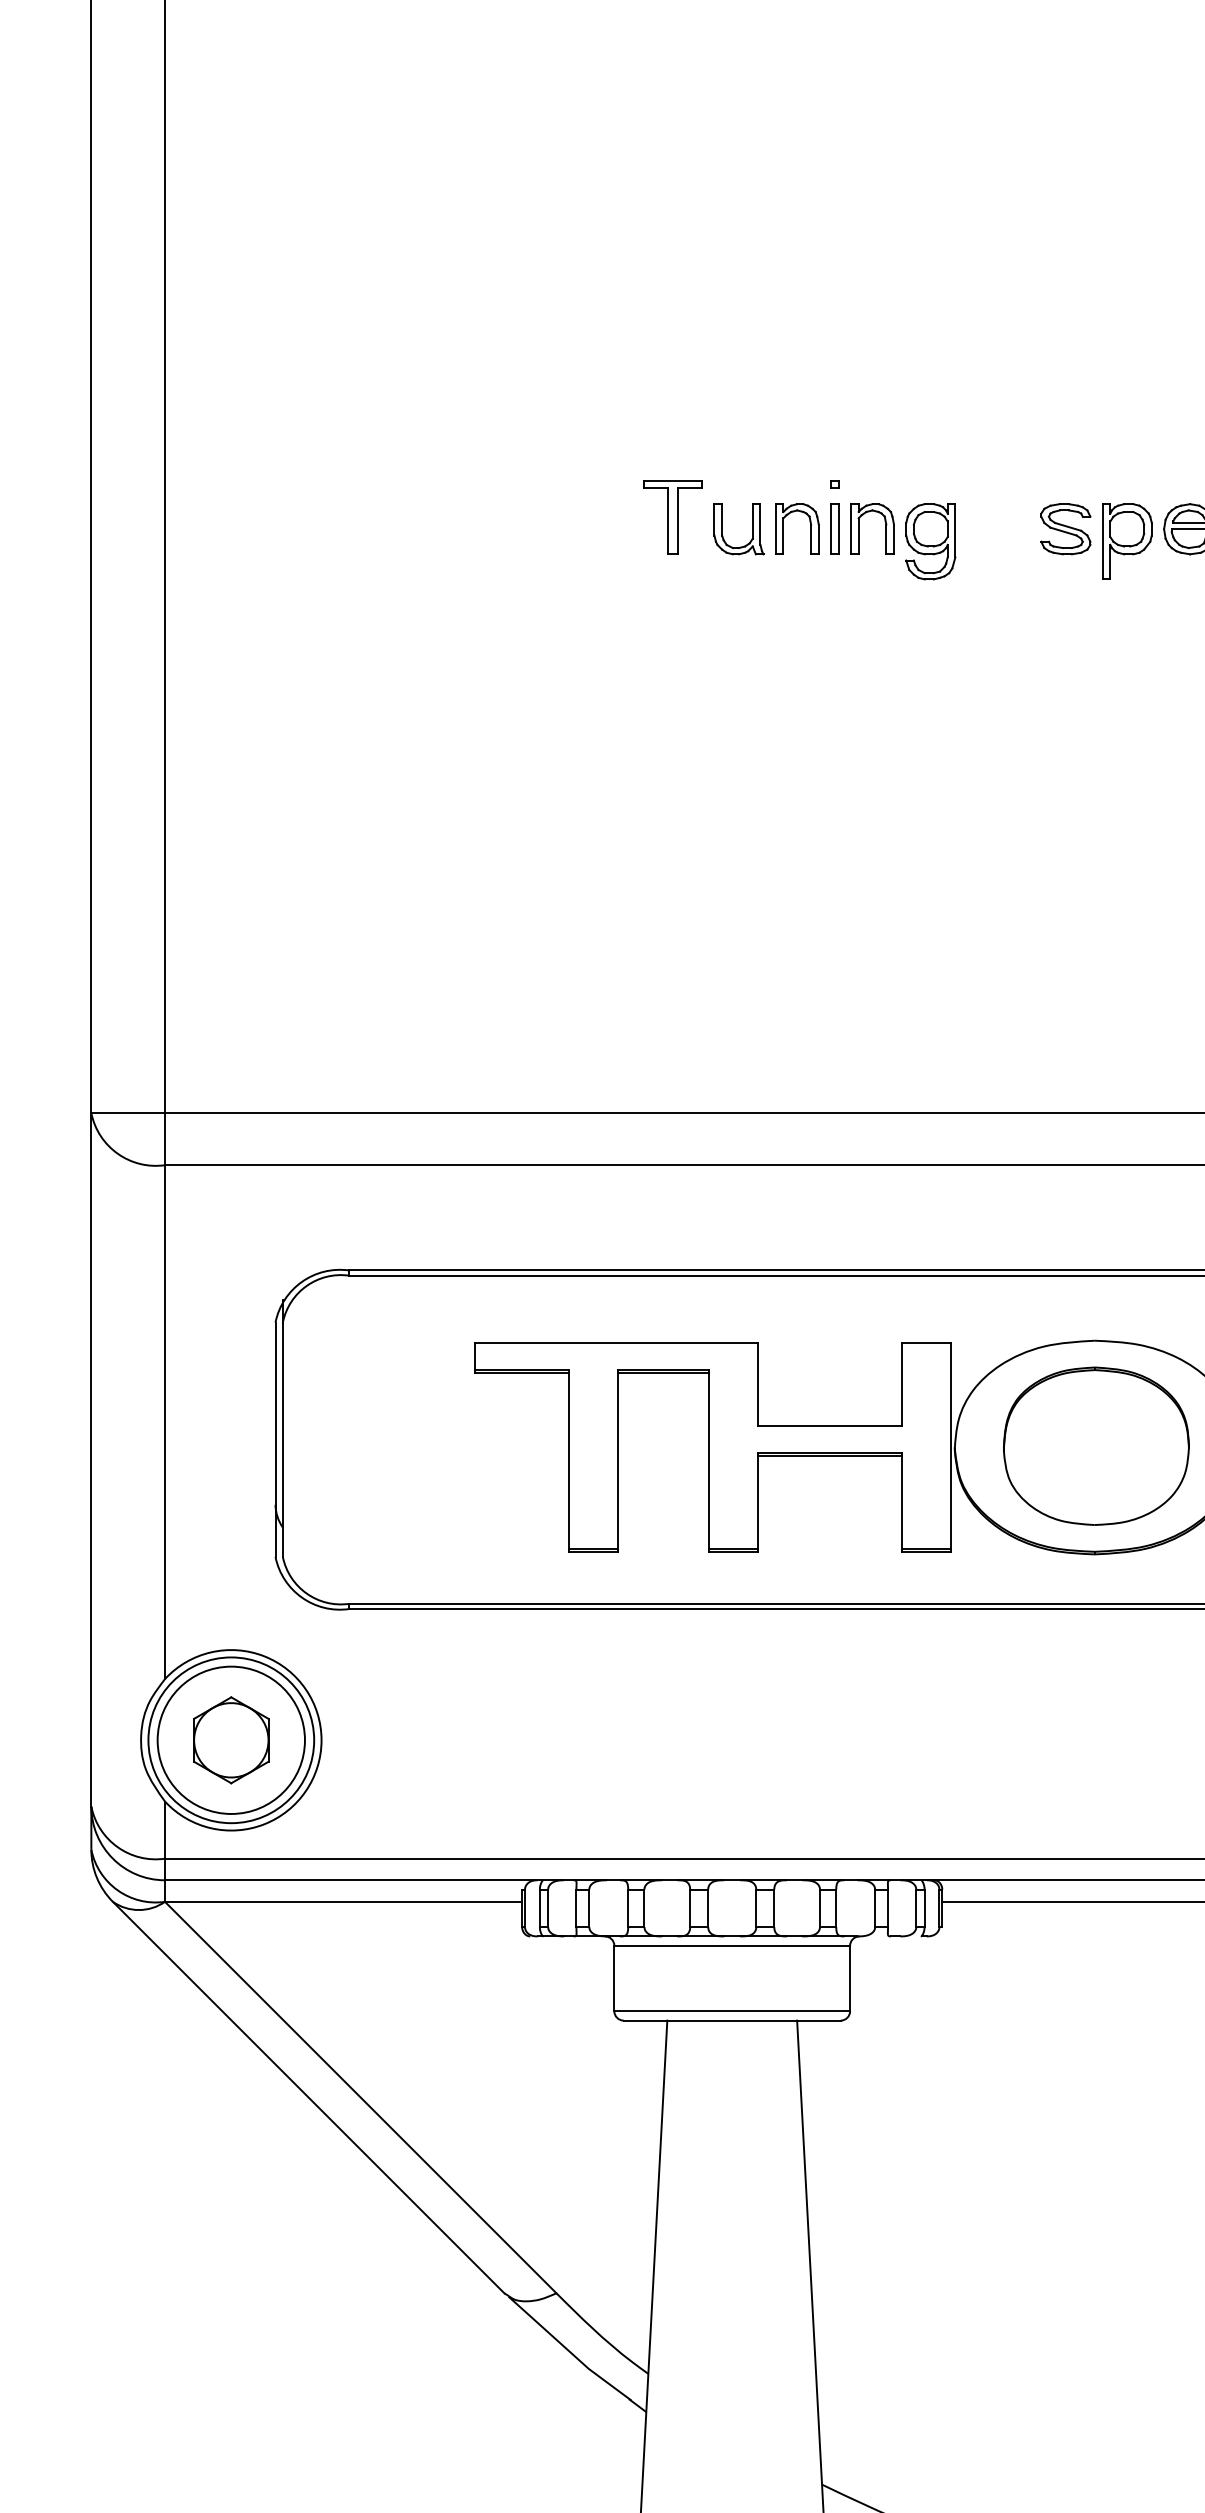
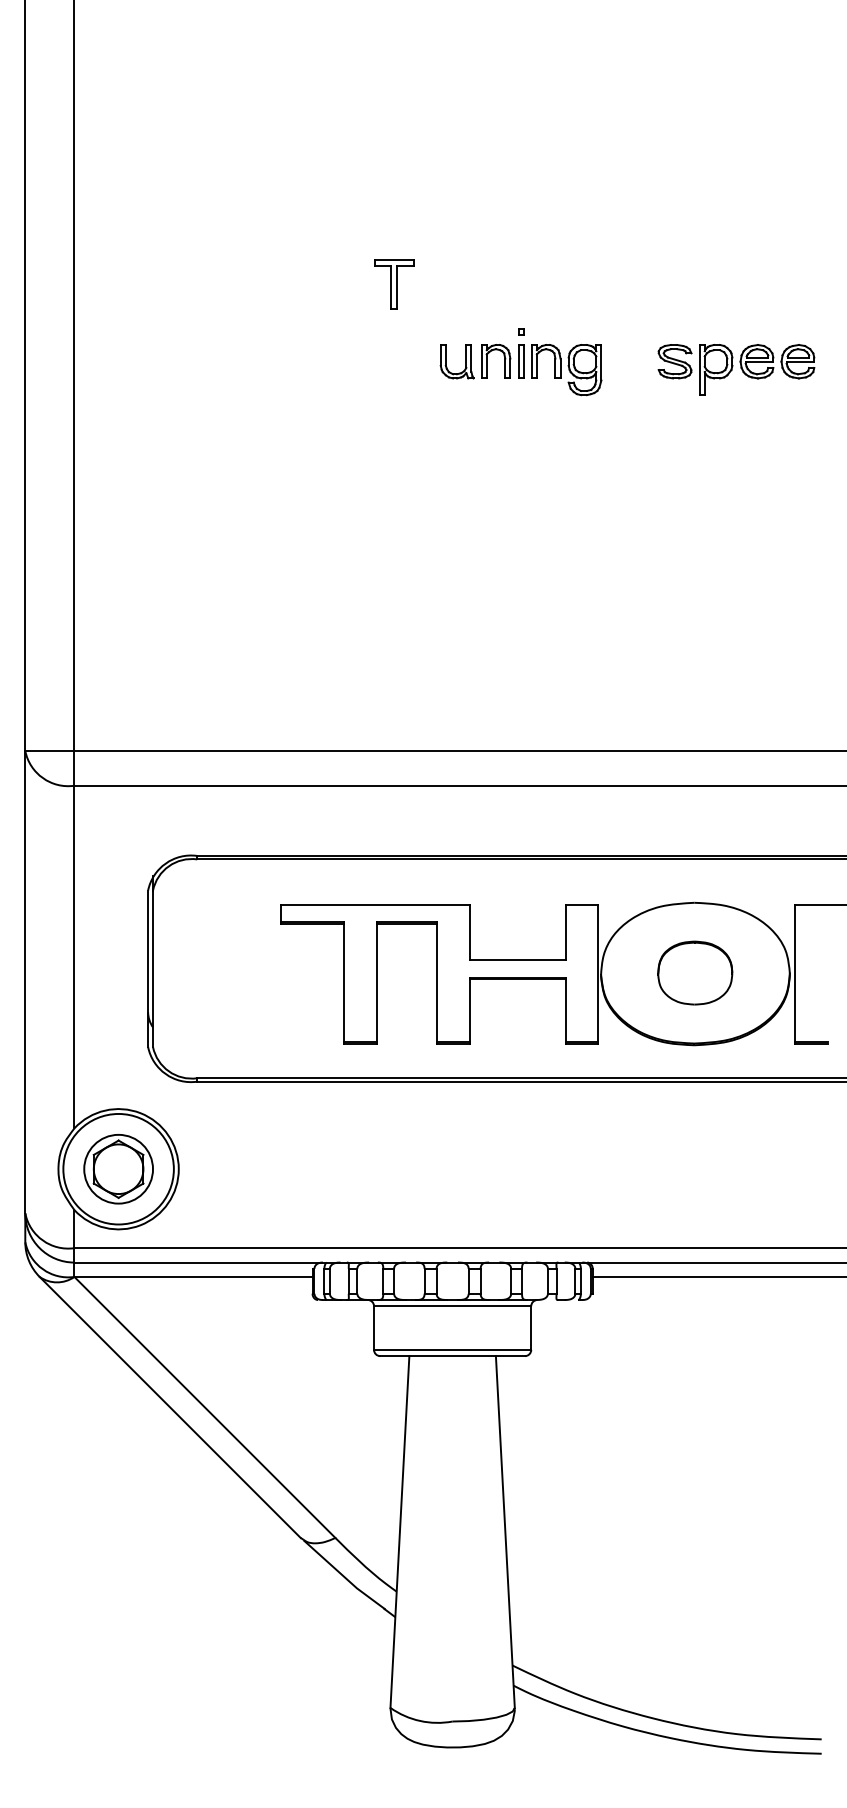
part: (673, 516) -> (394, 284), moved
part: (1094, 1445) -> (694, 972), size x0.6
circle: (231, 1740) -> (118, 1169), size x0.7

